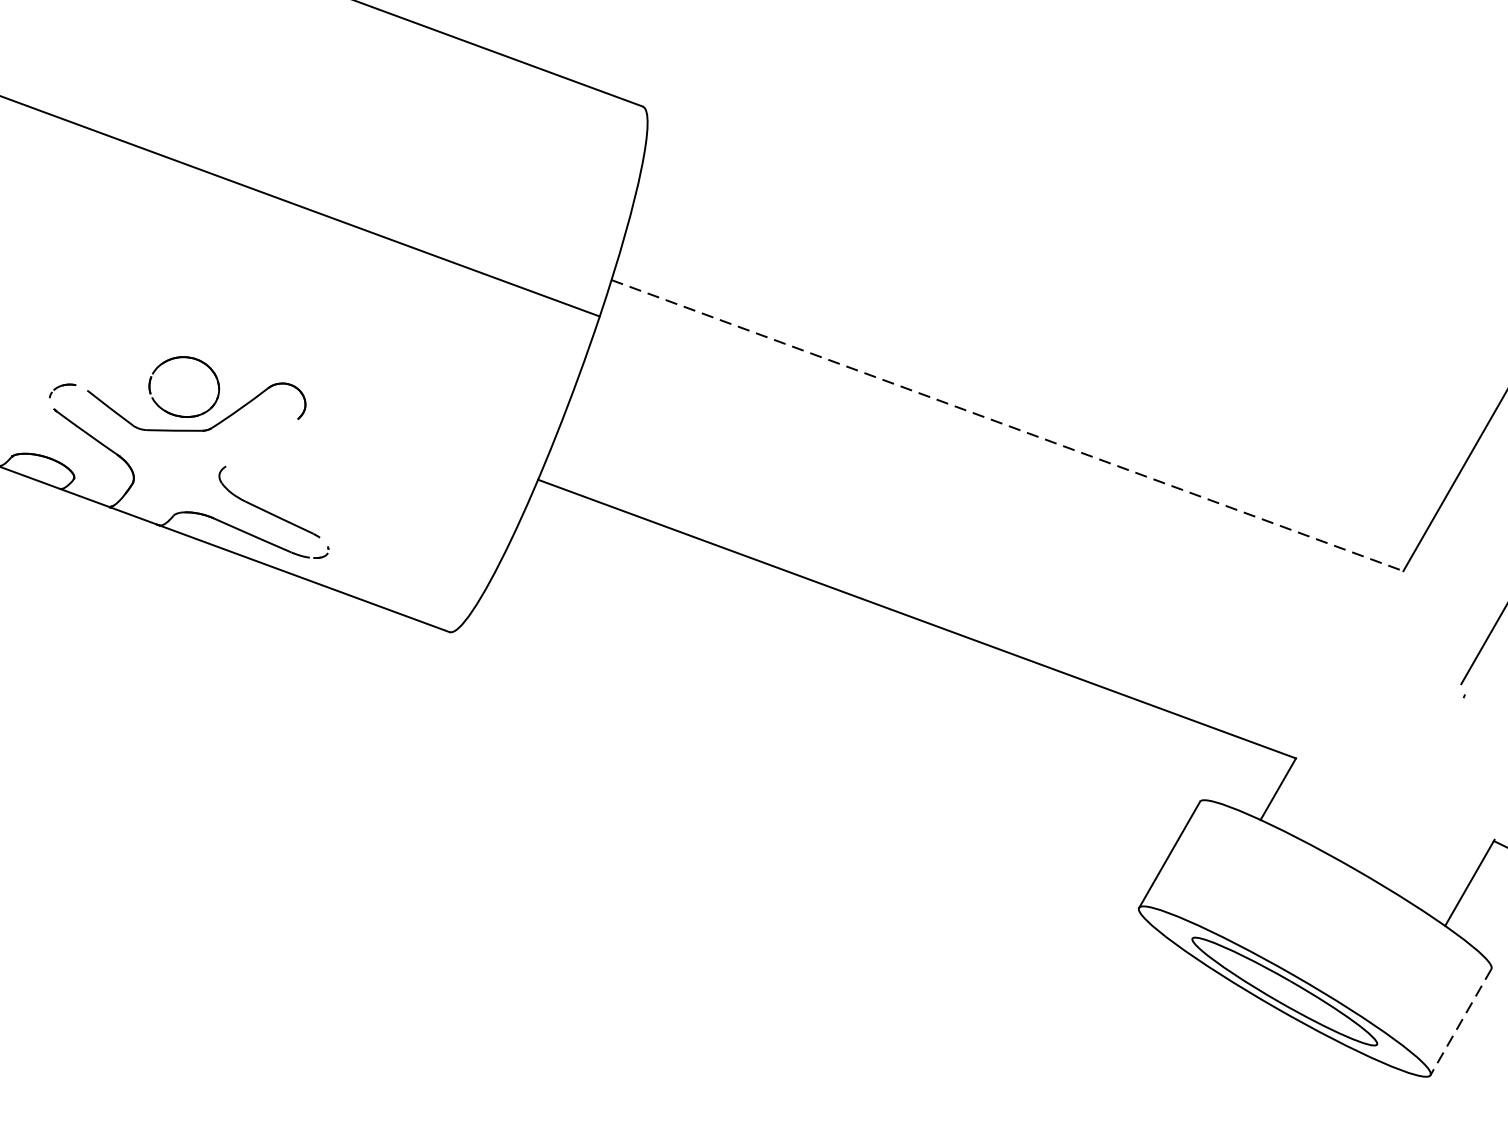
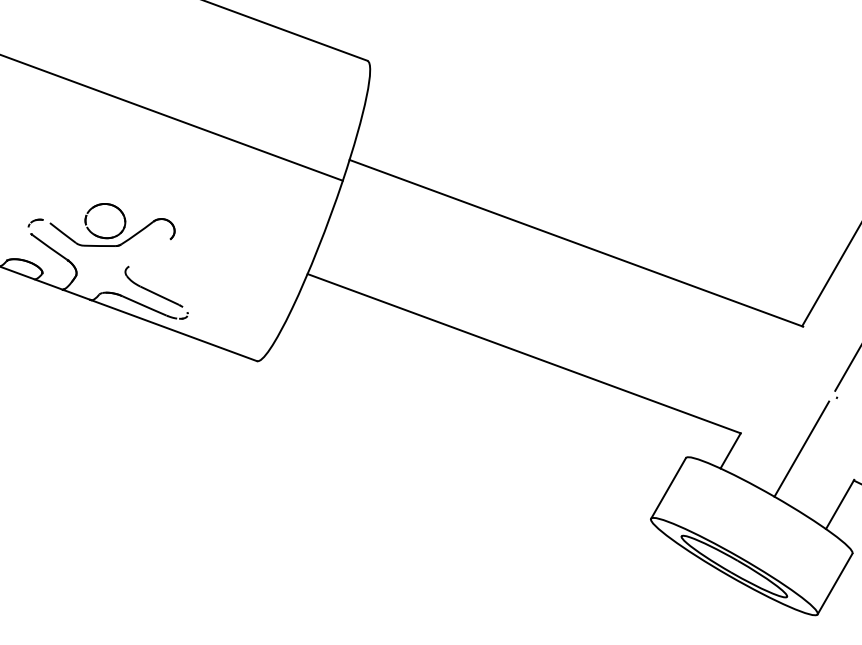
line: (1008, 426) -> (576, 243), dashed -> solid
line: (1402, 784) -> (801, 448), added
line: (1461, 1022) -> (835, 584), dashed -> solid

